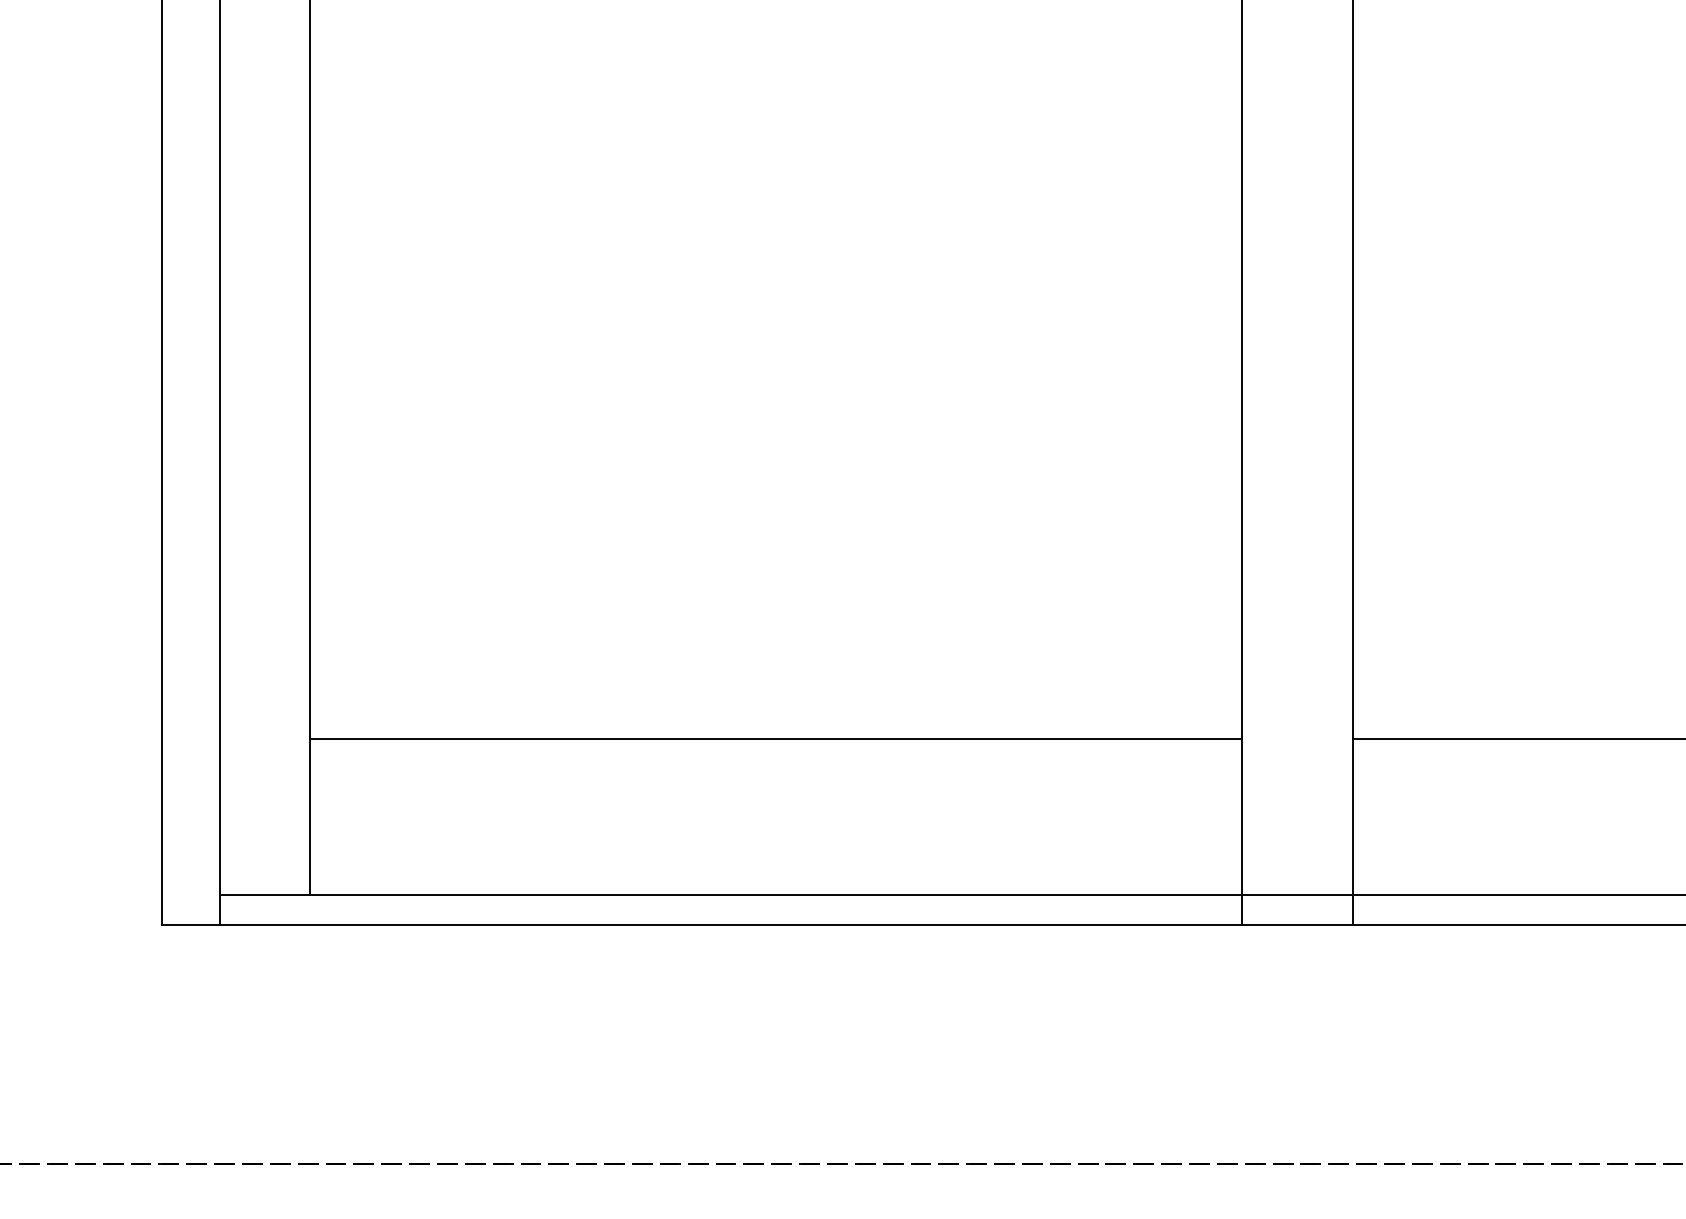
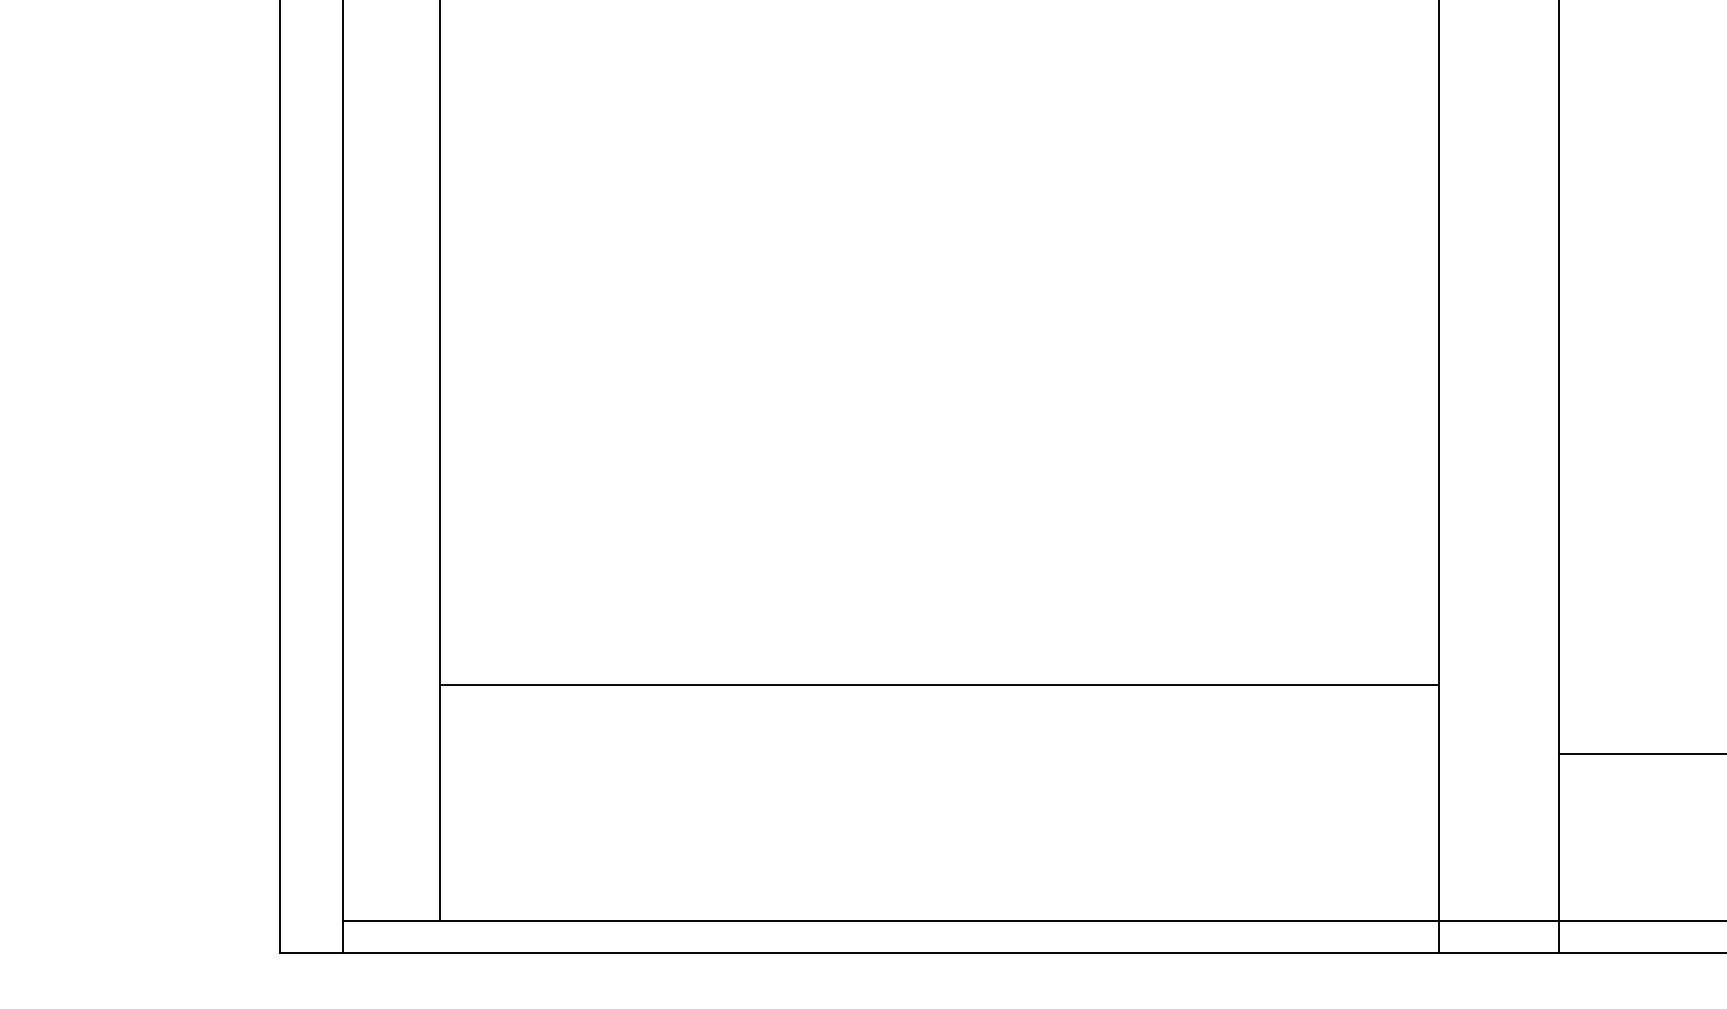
line: (775, 739) -> (938, 685), moved

